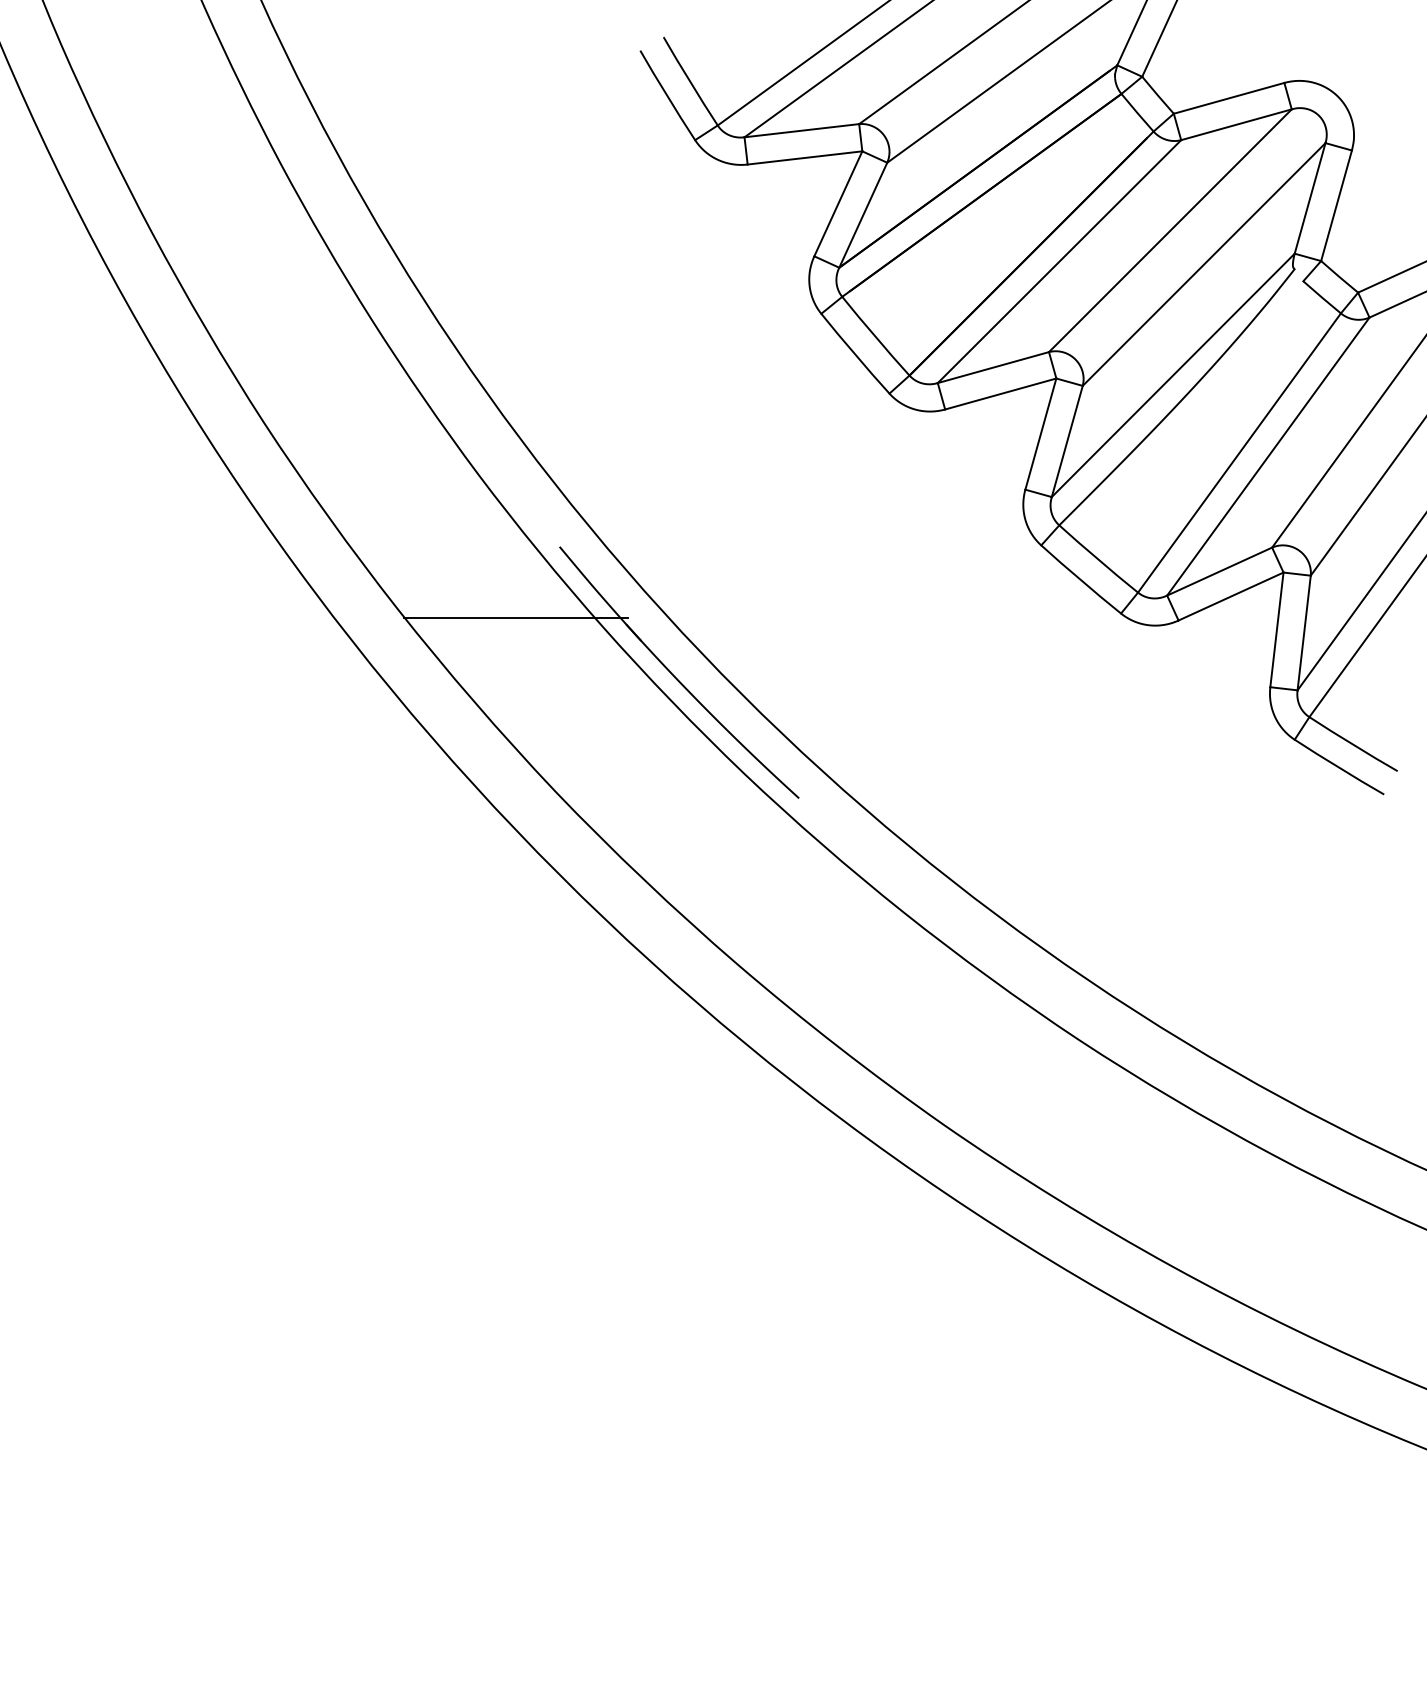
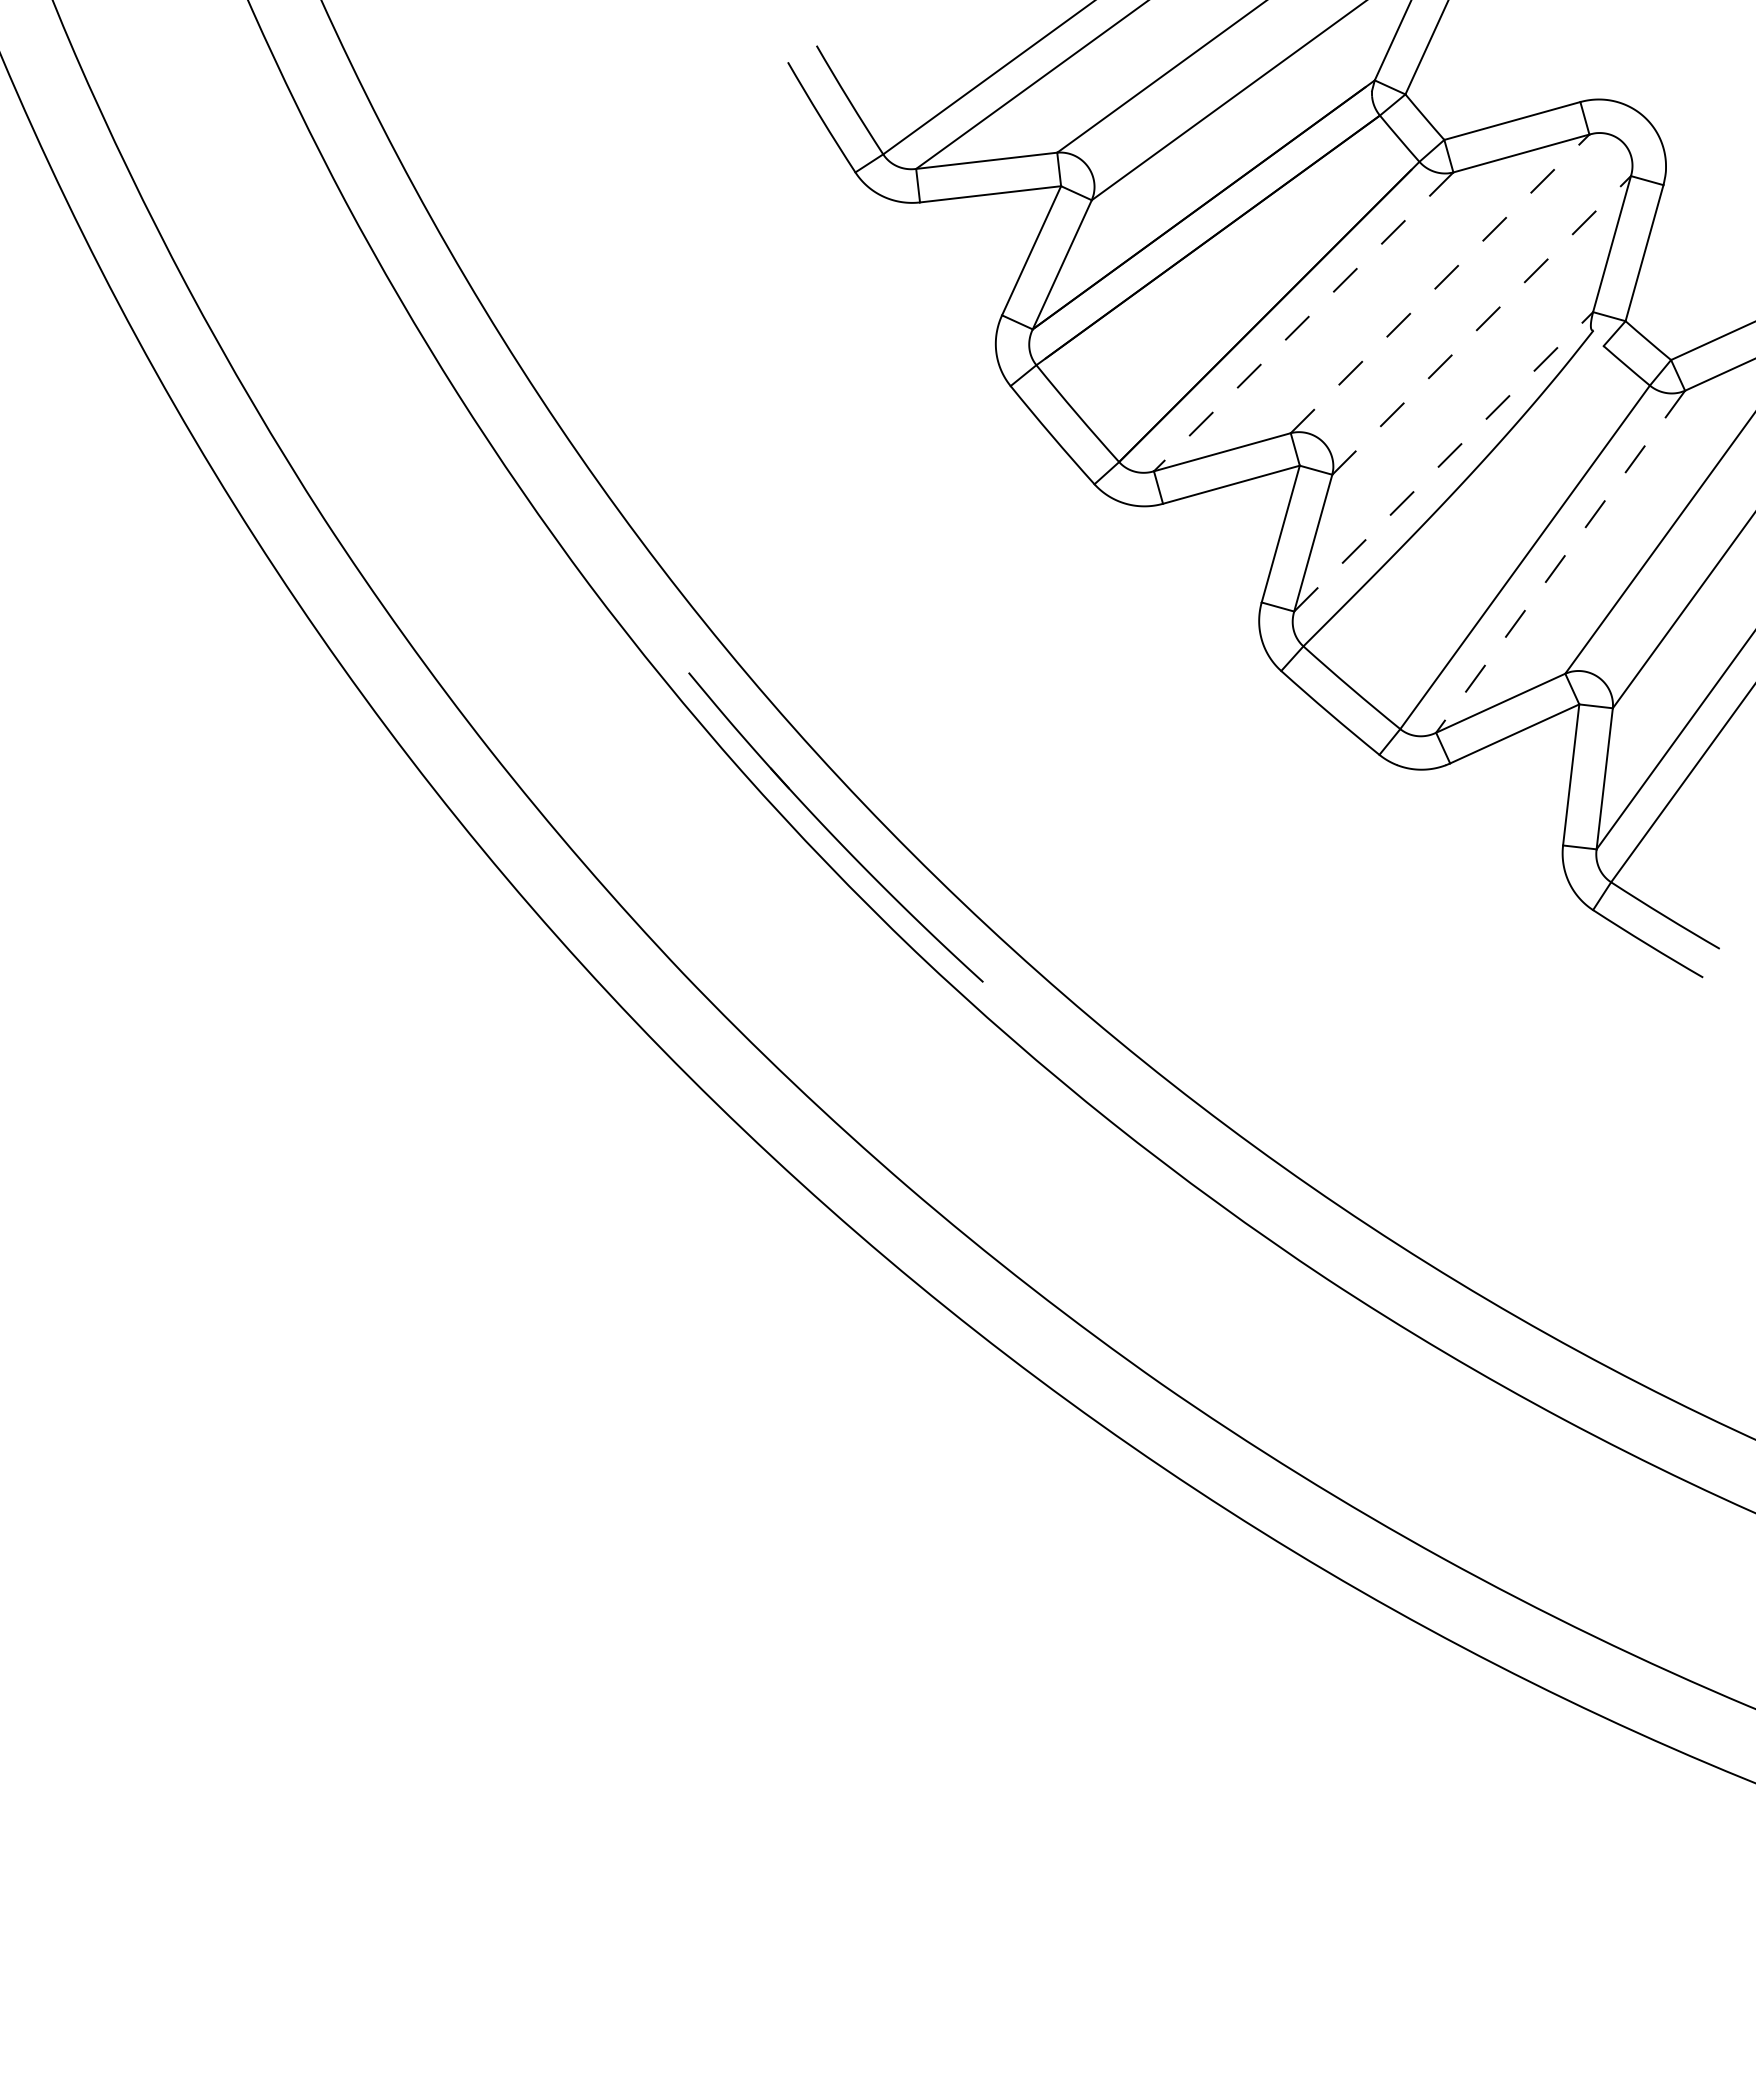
line: (1170, 230) -> (1440, 283), solid -> dashed
line: (1059, 261) -> (1303, 321), solid -> dashed
line: (1204, 264) -> (1482, 325), solid -> dashed
line: (1173, 375) -> (1443, 461), solid -> dashed
line: (1268, 456) -> (1560, 561), solid -> dashed
line: (516, 618) -> (635, 760), removed

